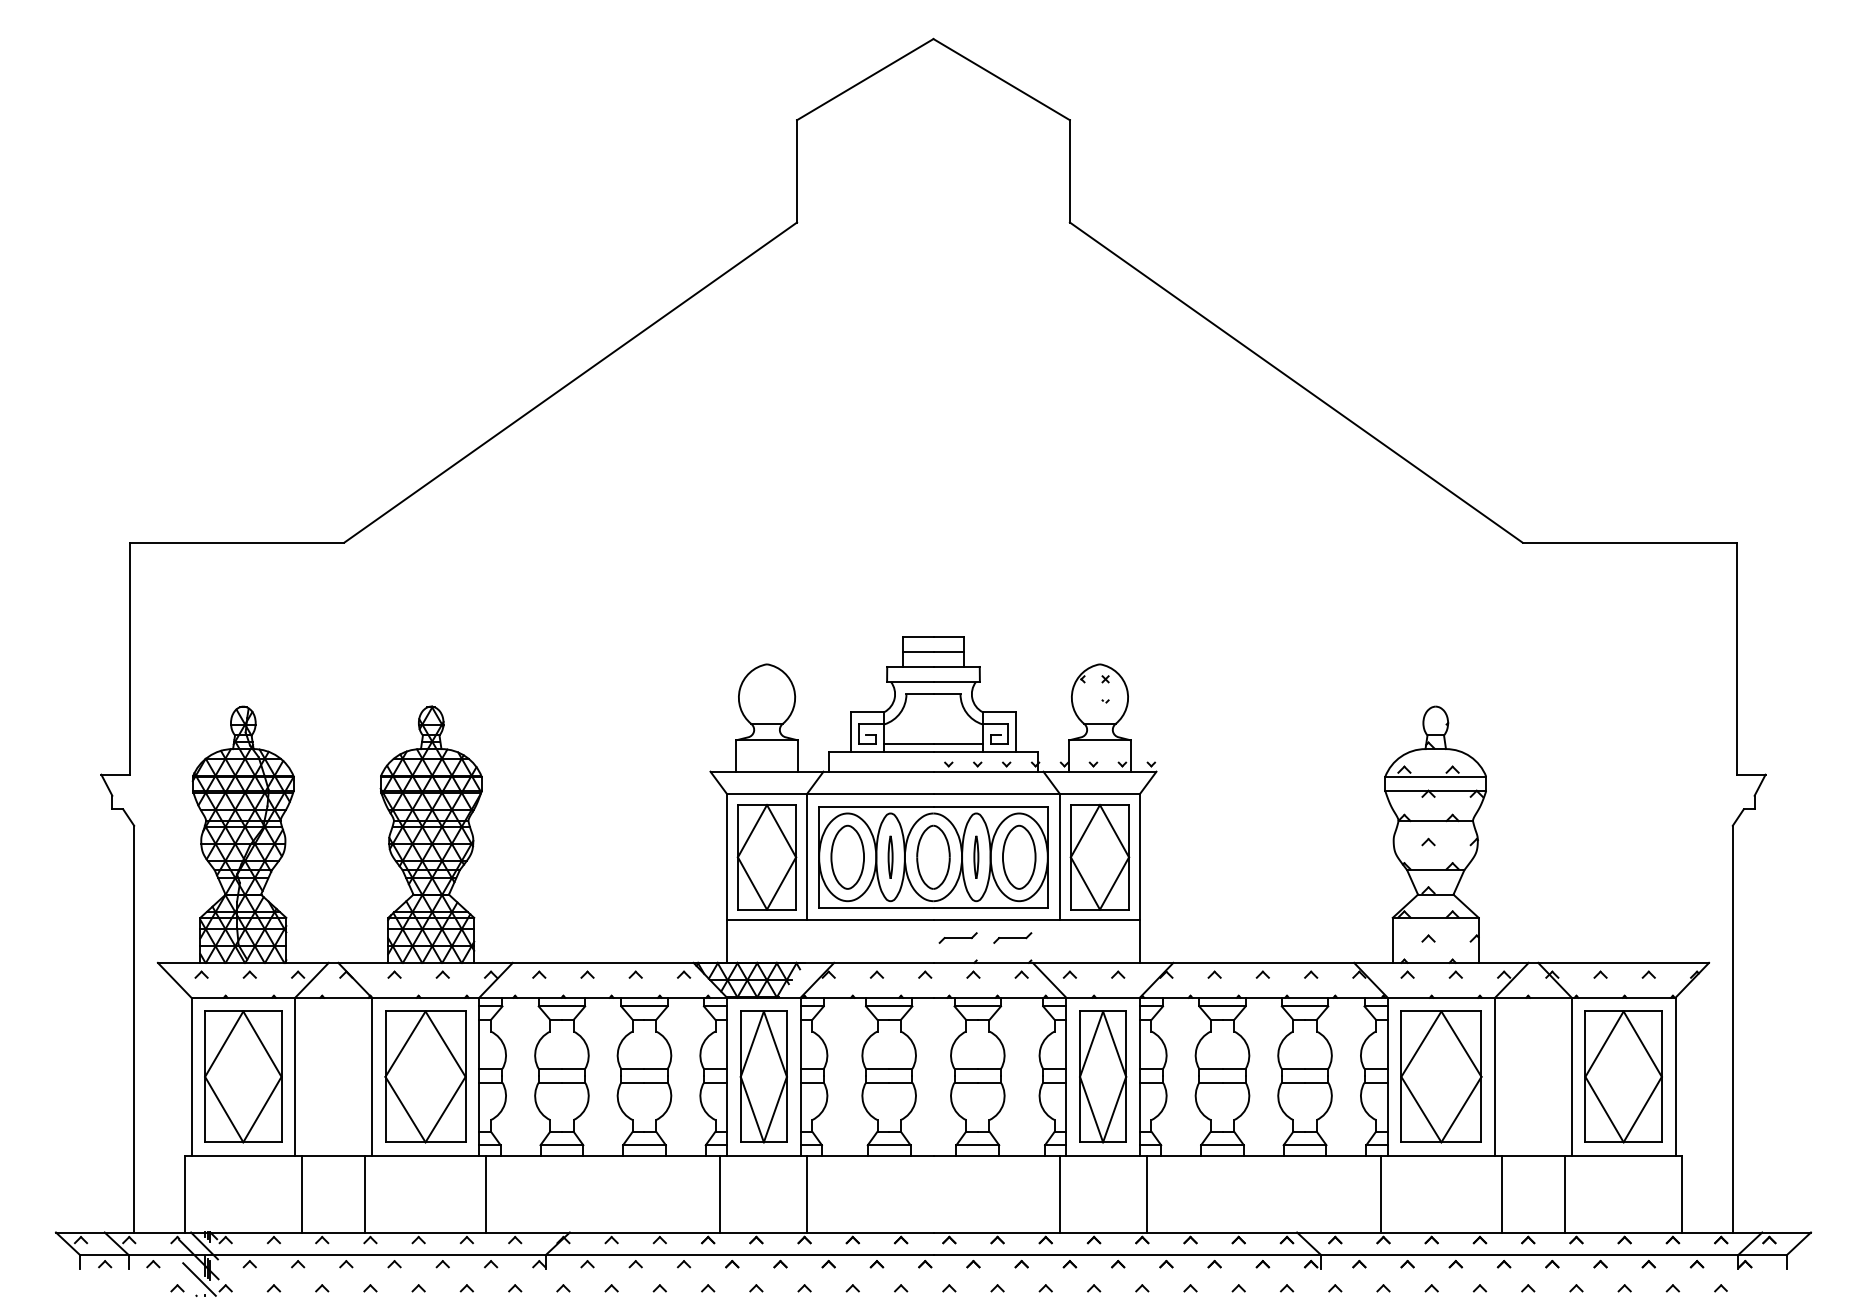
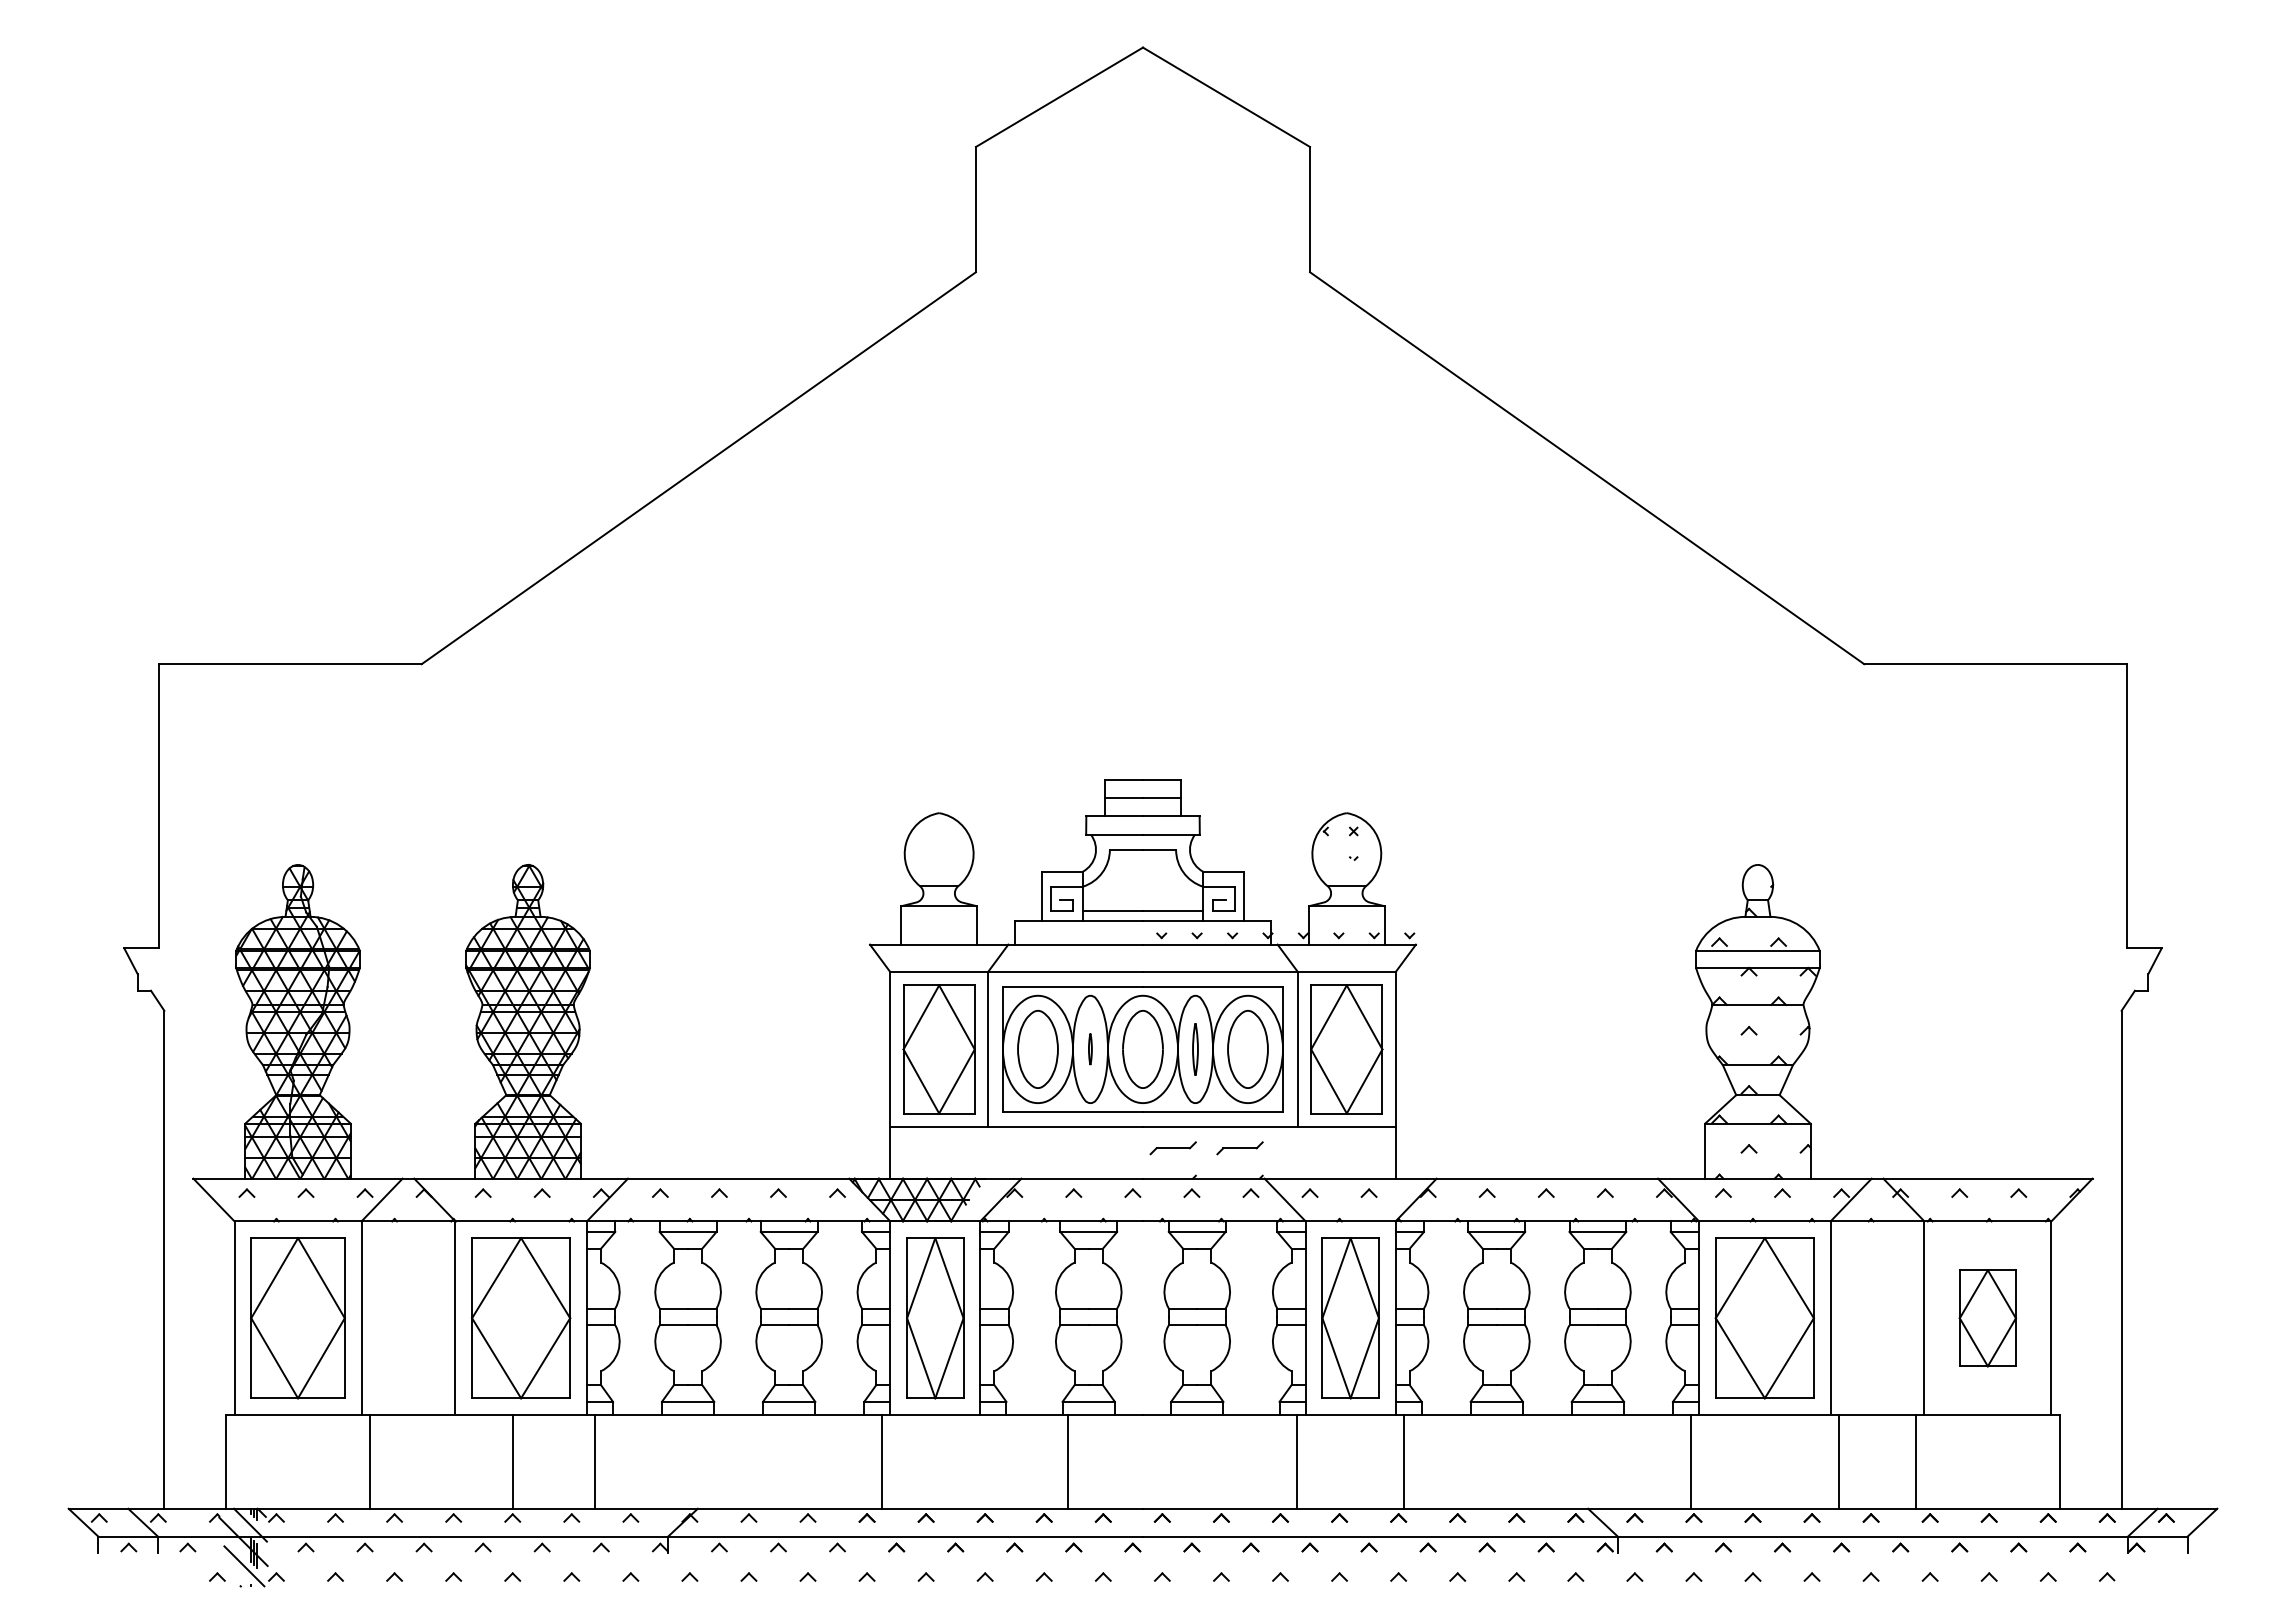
part: (890, 856) -> (1090, 1048), size x0.6
part: (1623, 1076) -> (1987, 1317), size x0.6
line: (365, 1193) -> (513, 1461), moved
line: (807, 1193) -> (1068, 1461), moved

